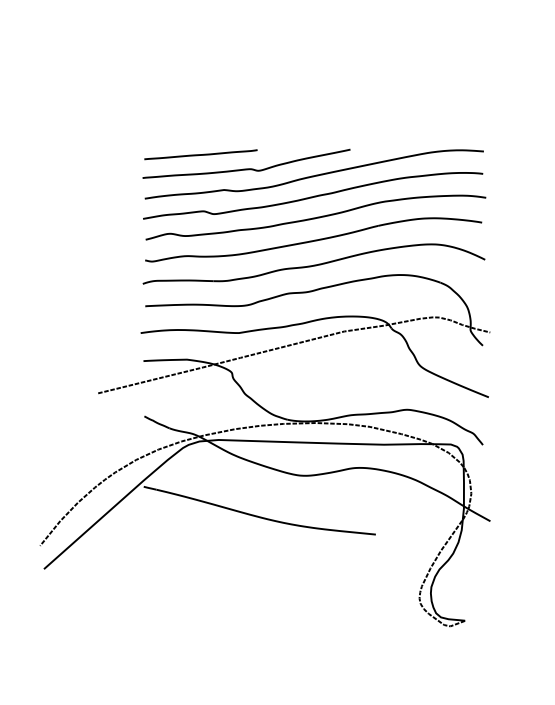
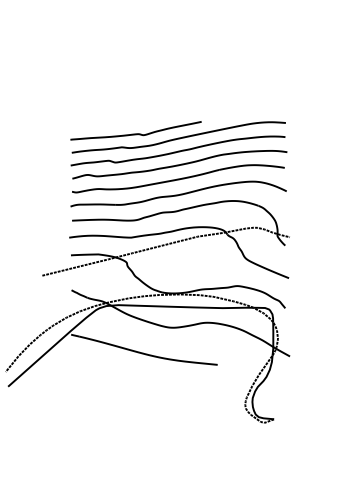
line: (199, 153) -> (106, 124), removed

